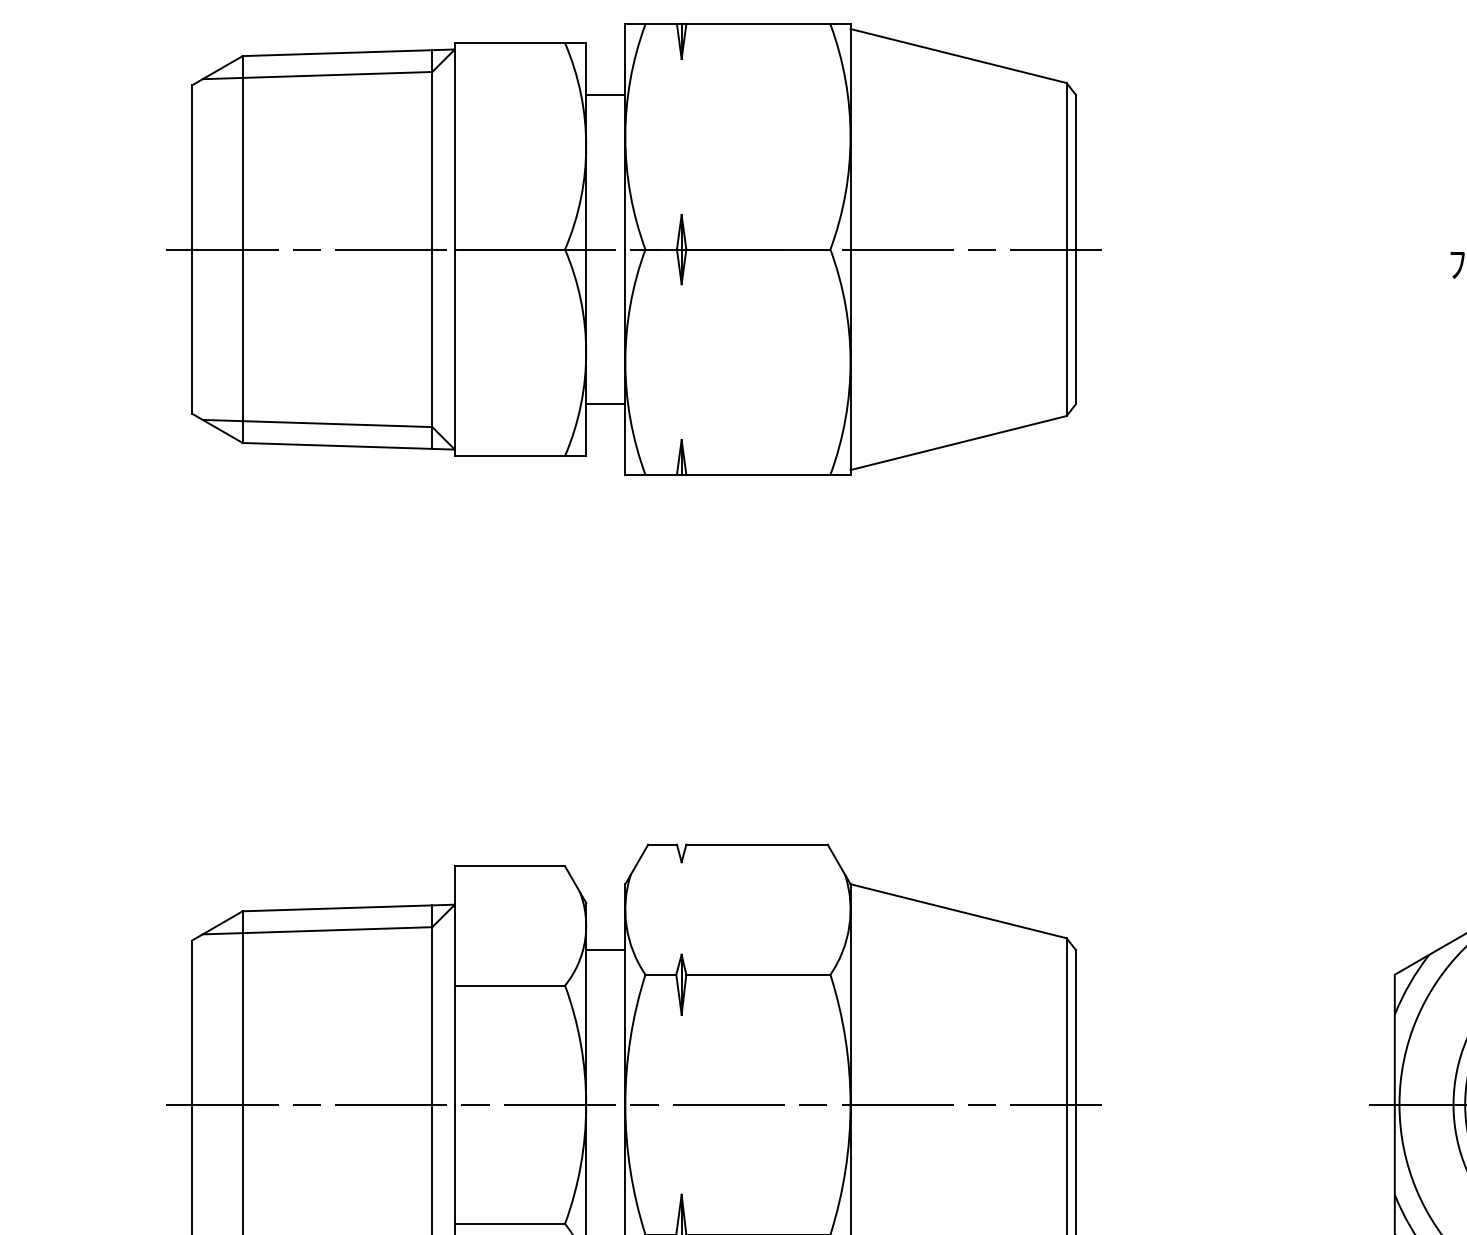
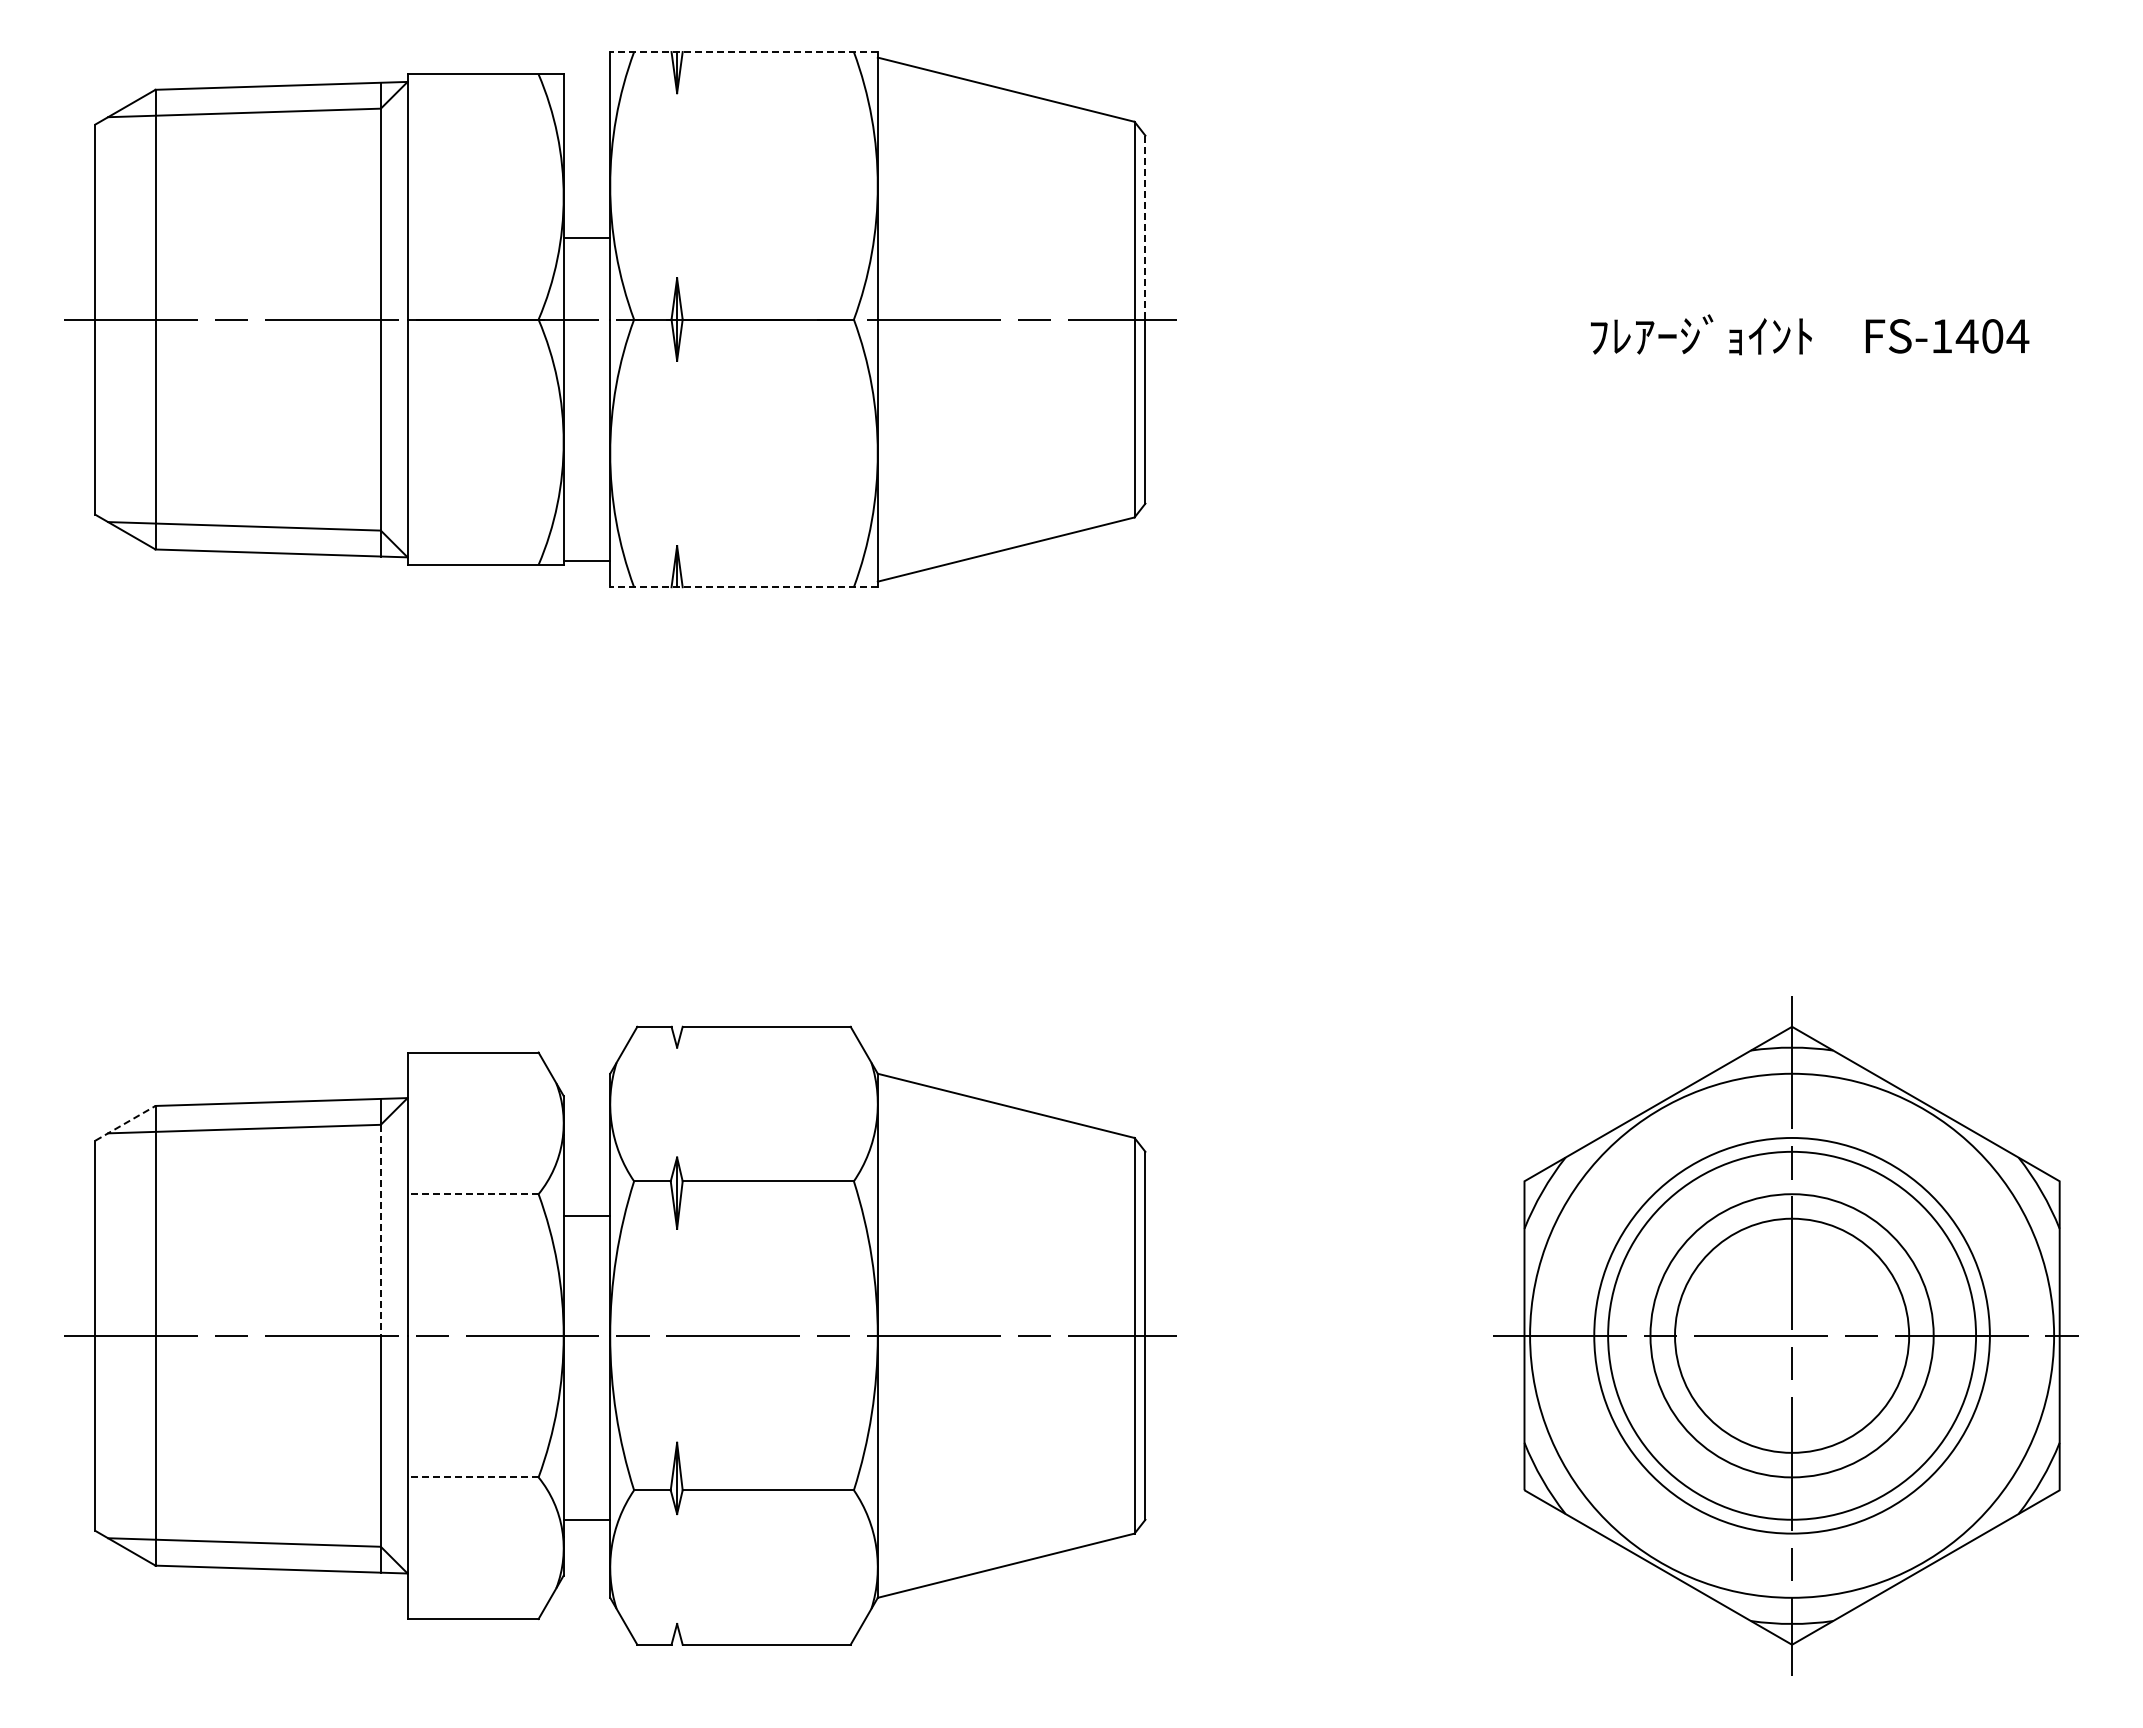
line: (738, 24) -> (744, 52), solid -> dashed
line: (605, 94) -> (586, 237), moved
line: (1075, 171) -> (1145, 227), solid -> dashed
line: (605, 404) -> (586, 560), moved
line: (738, 474) -> (744, 587), solid -> dashed
line: (217, 926) -> (125, 1123), solid -> dashed
line: (605, 949) -> (586, 1215), moved
line: (509, 985) -> (472, 1194), solid -> dashed
line: (432, 1016) -> (380, 1230), solid -> dashed
line: (509, 1223) -> (472, 1477), solid -> dashed

